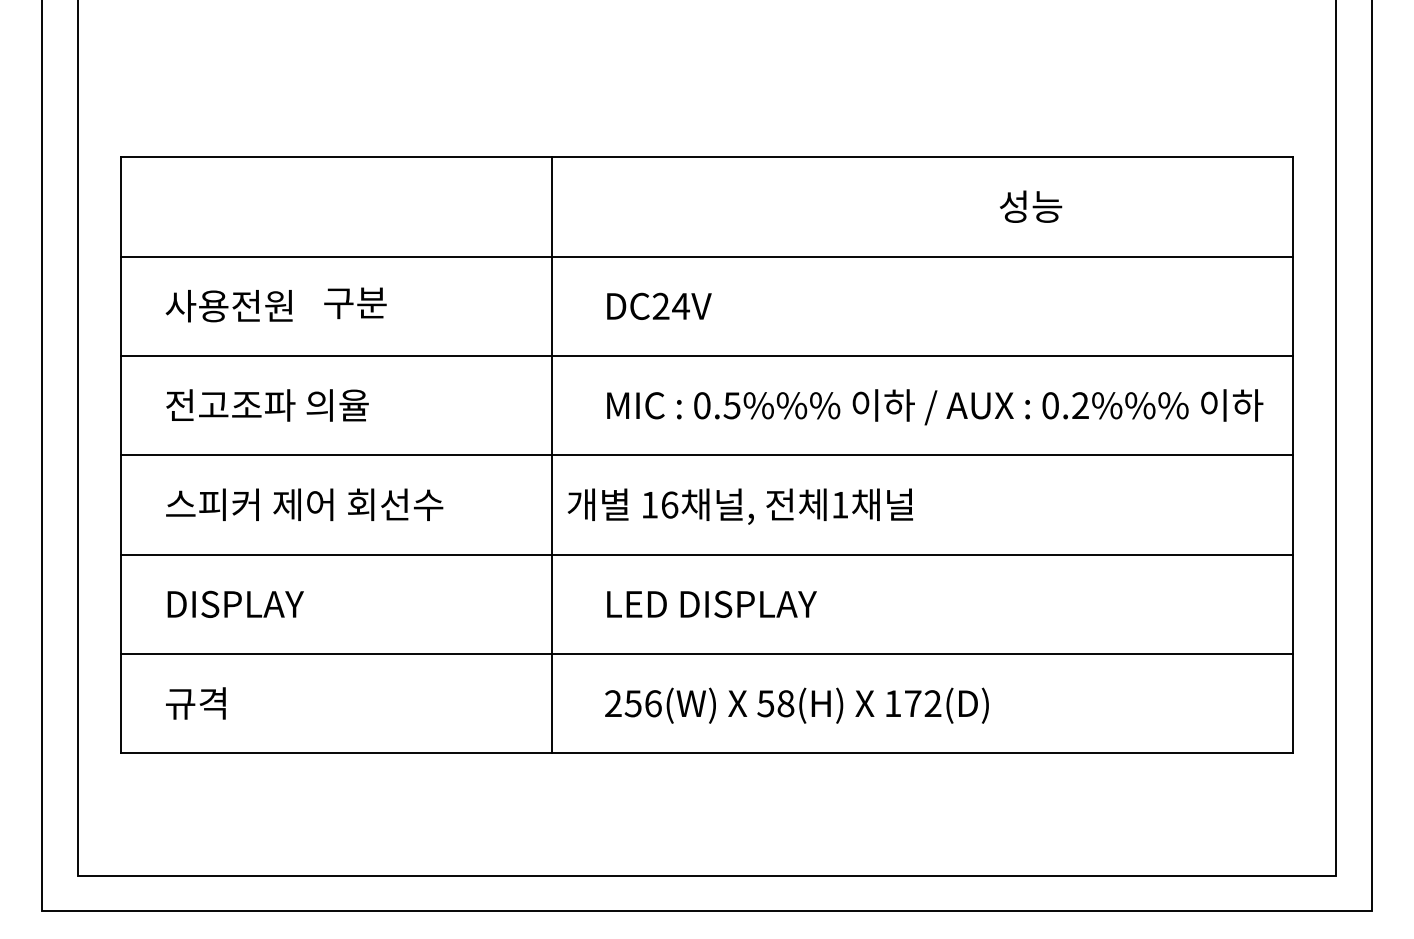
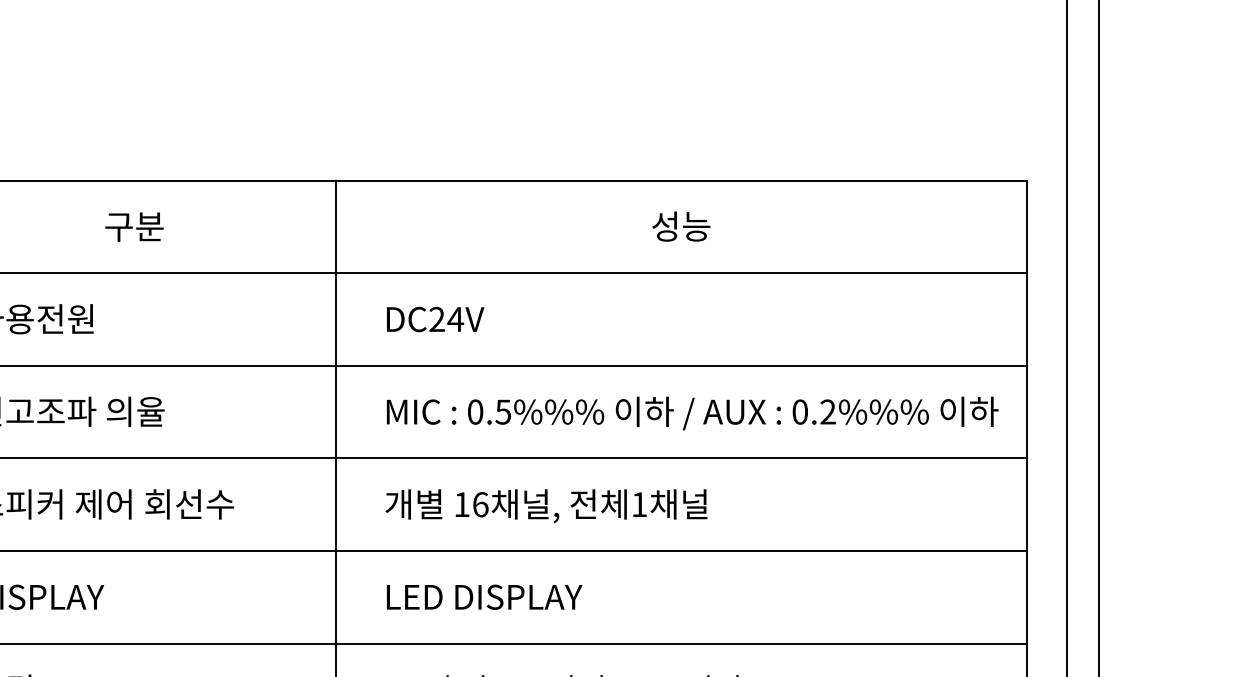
text: (1031, 206) -> (681, 226), moved
text: (355, 303) -> (134, 227), moved
text: (739, 506) -> (545, 506), moved

